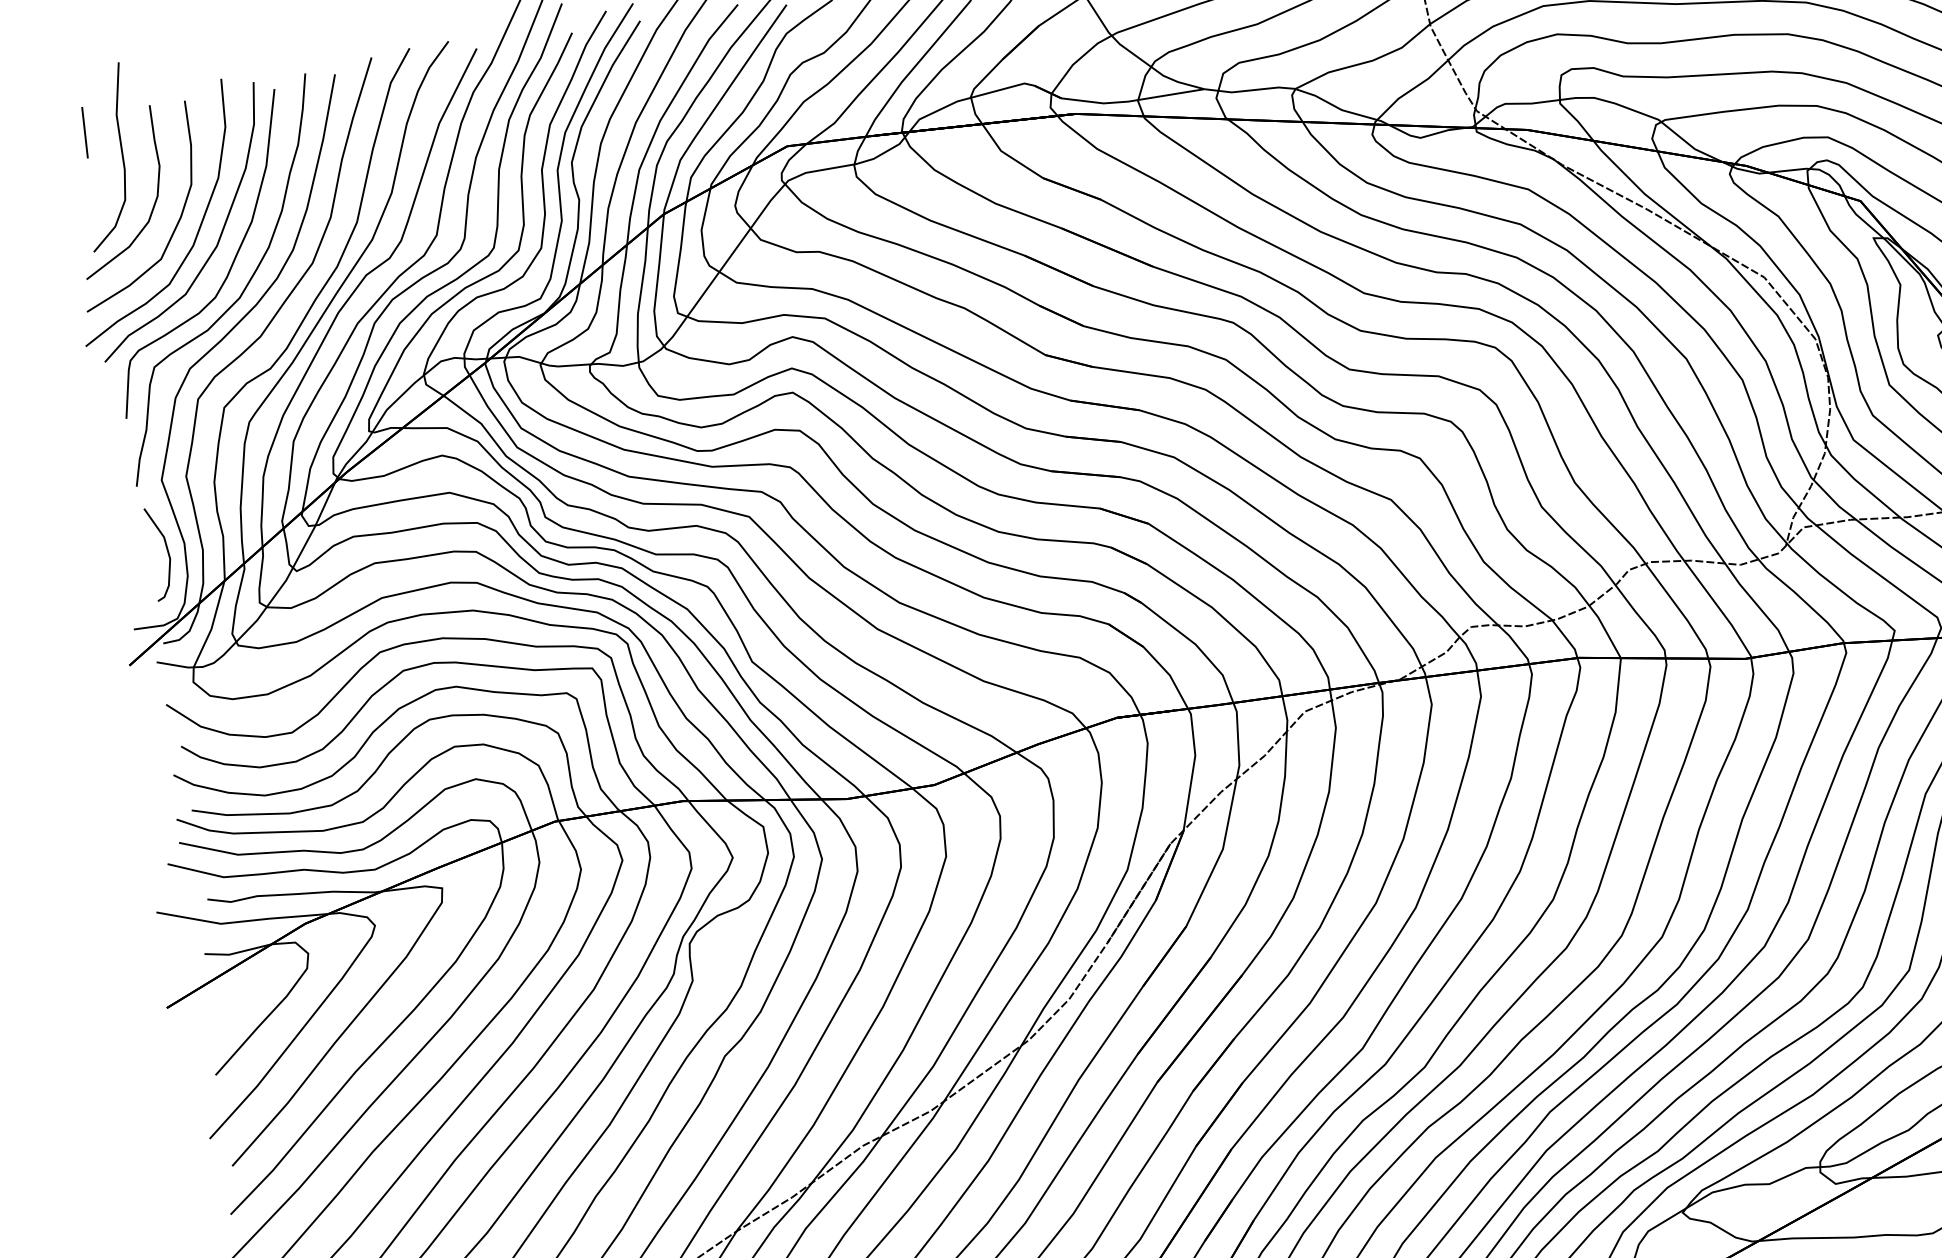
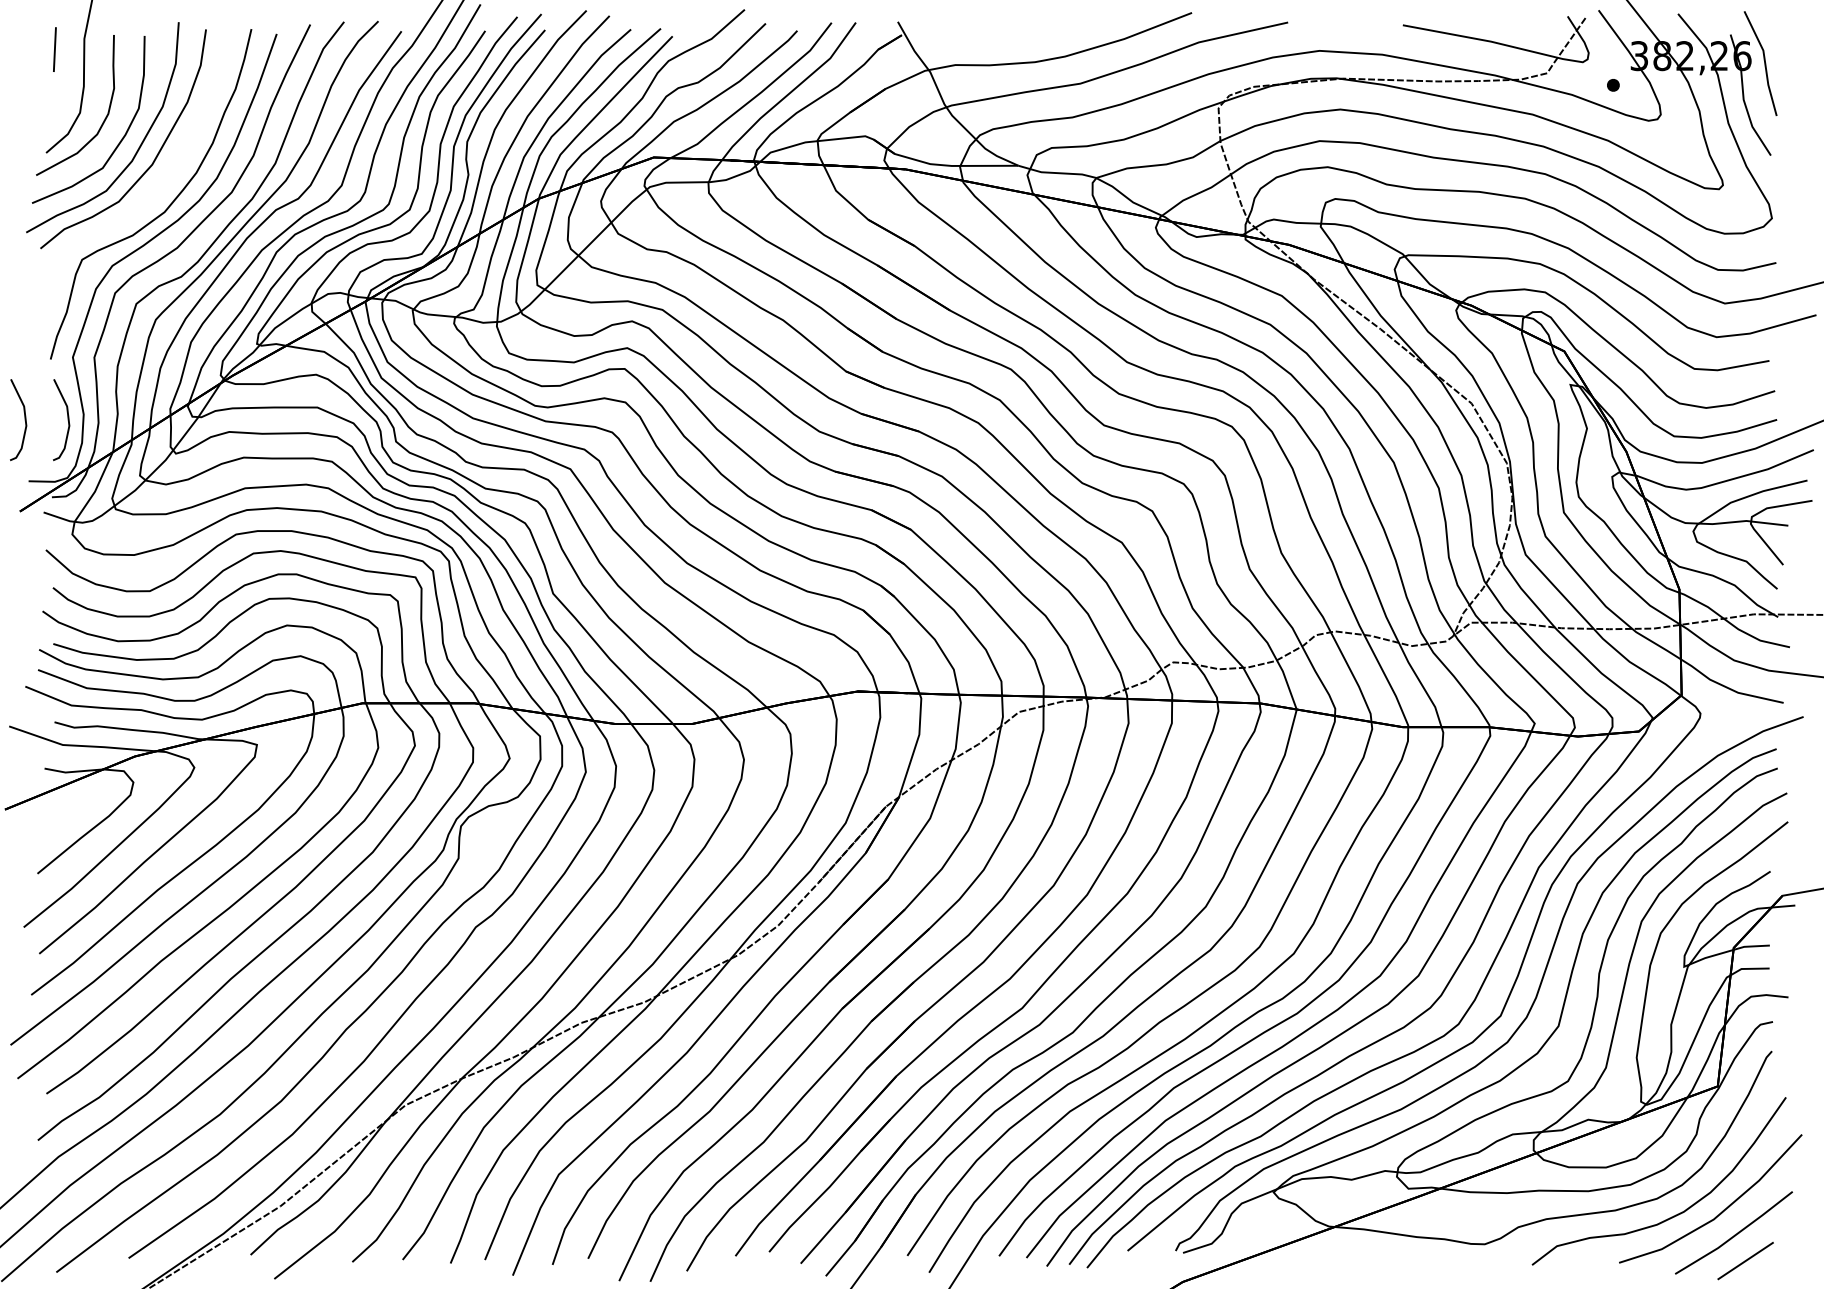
curve: (229, 267) -> (160, 184), removed
curve: (118, 560) -> (24, 420), added

